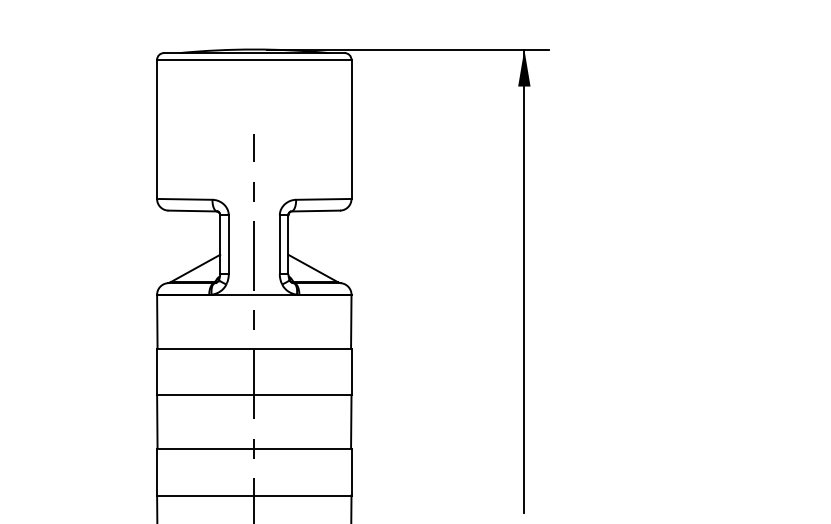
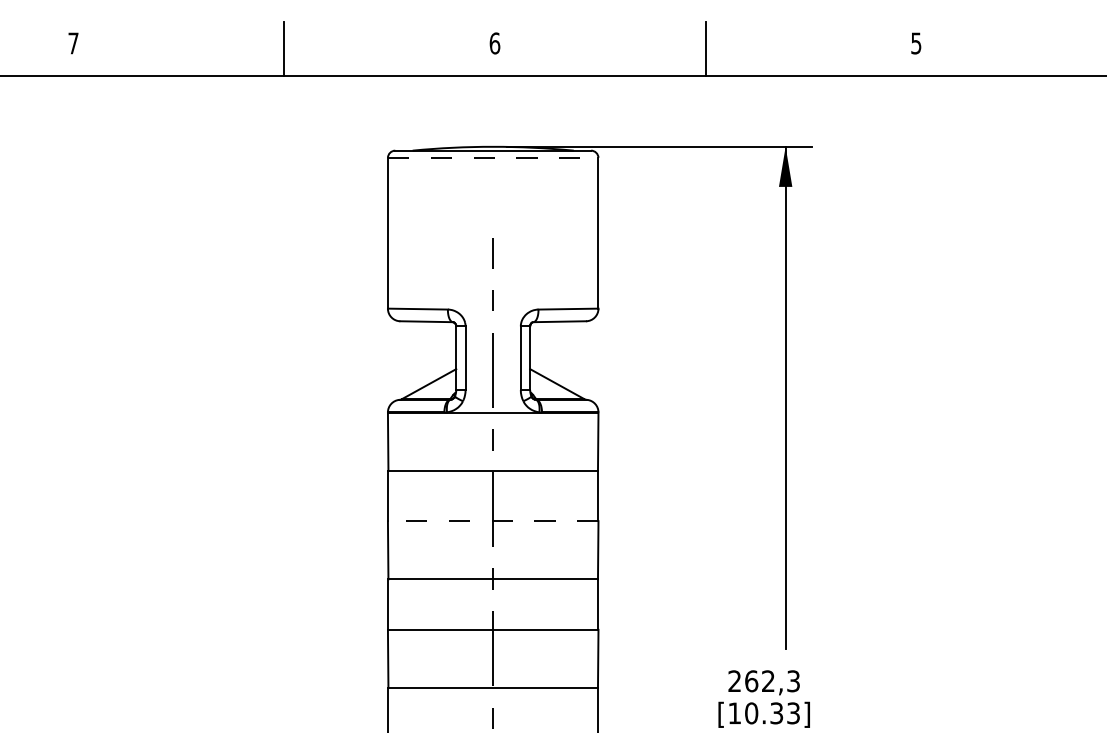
line: (254, 59) -> (493, 157), solid -> dashed
line: (253, 395) -> (492, 521), solid -> dashed

